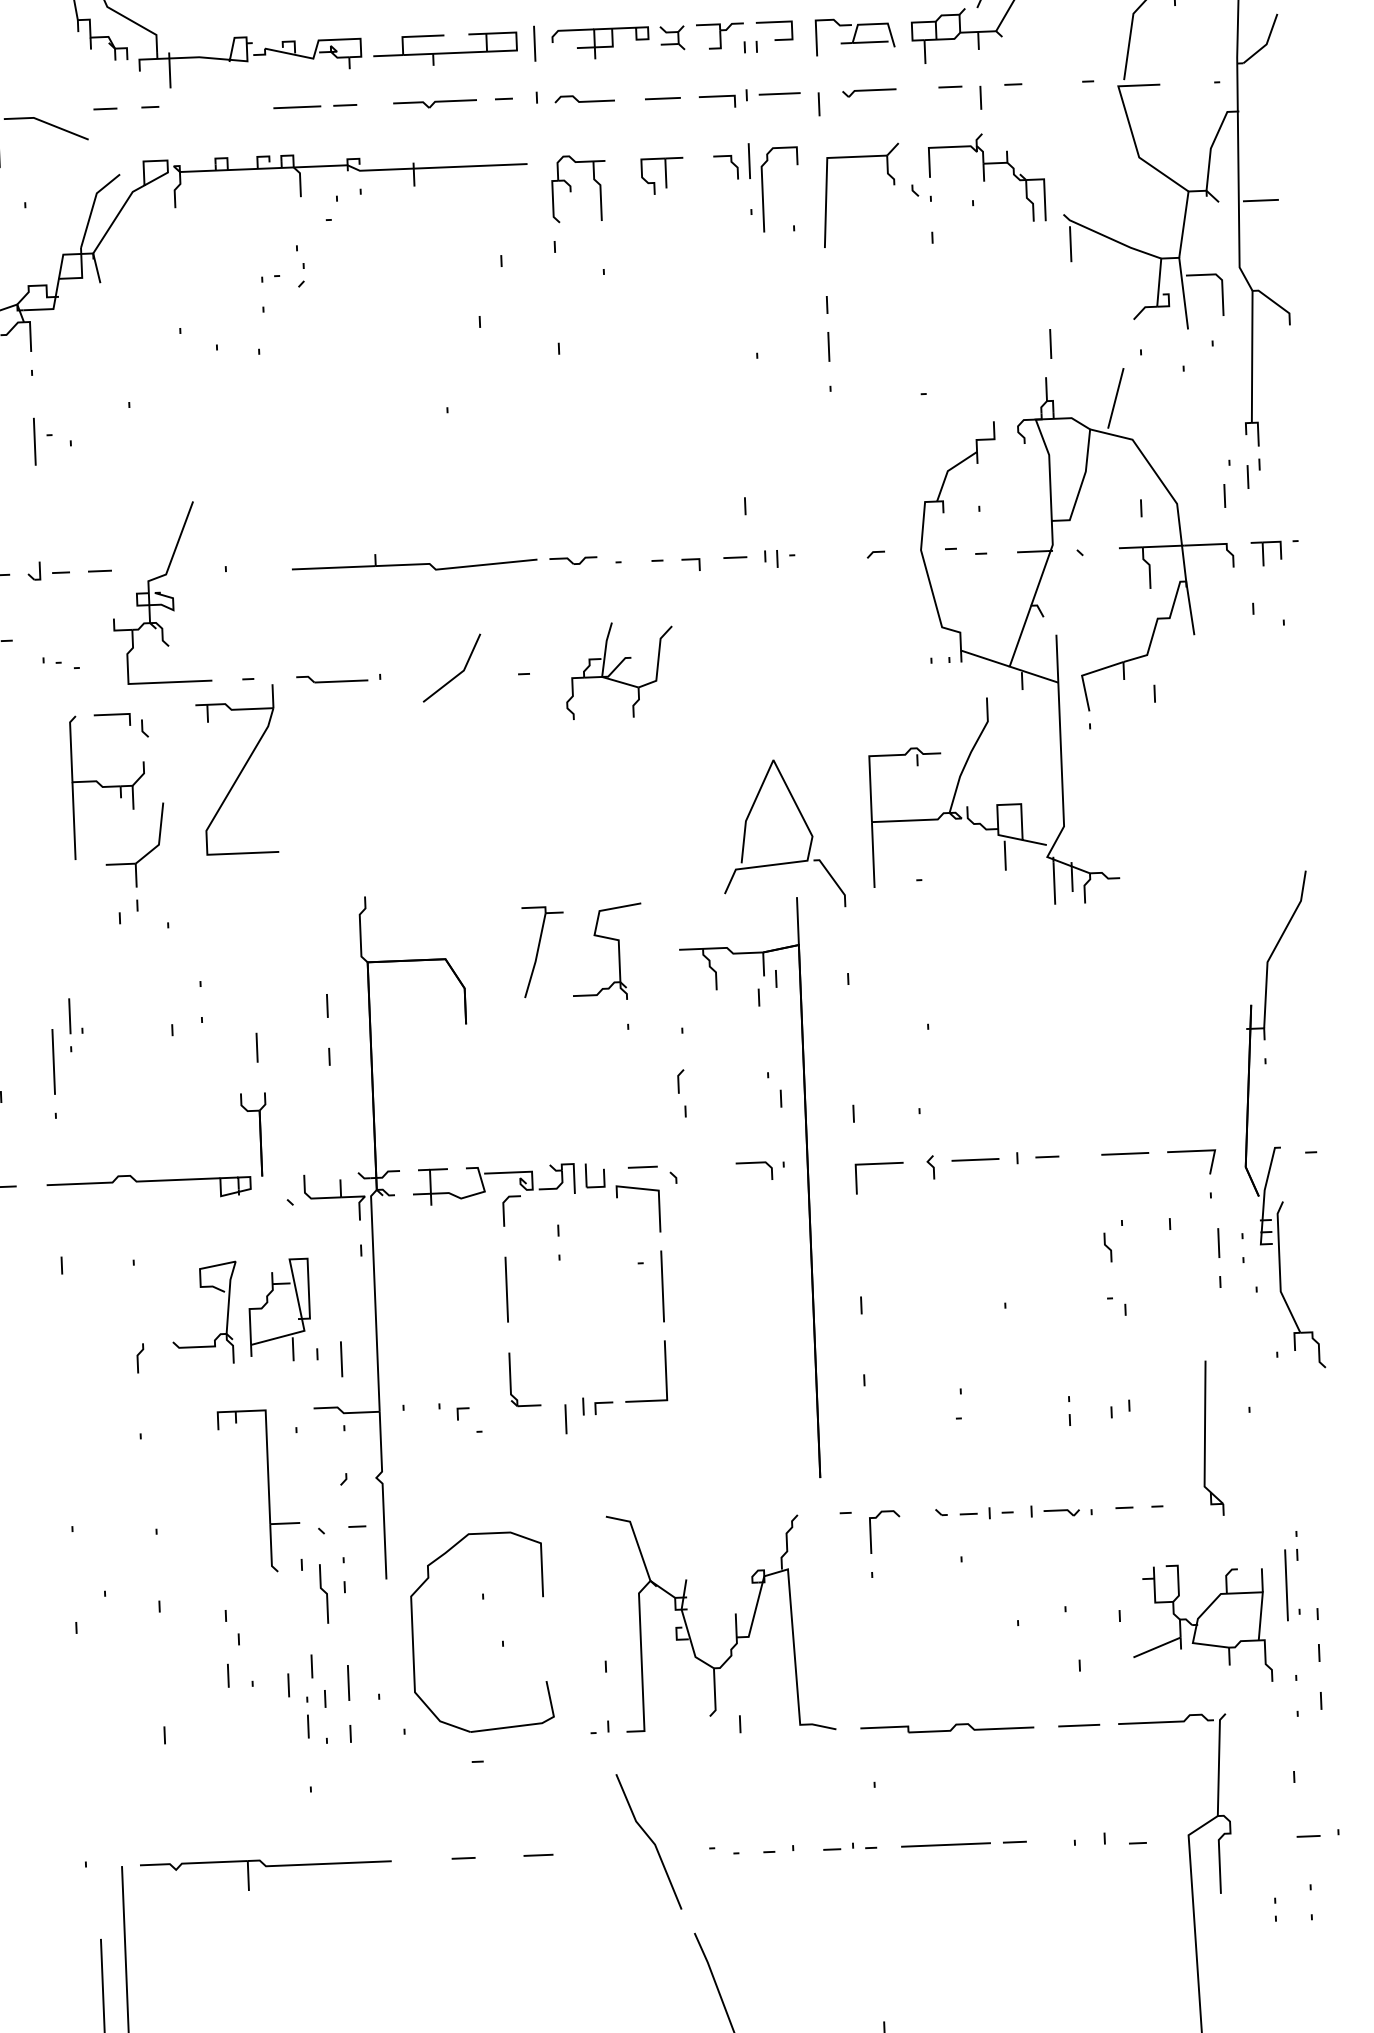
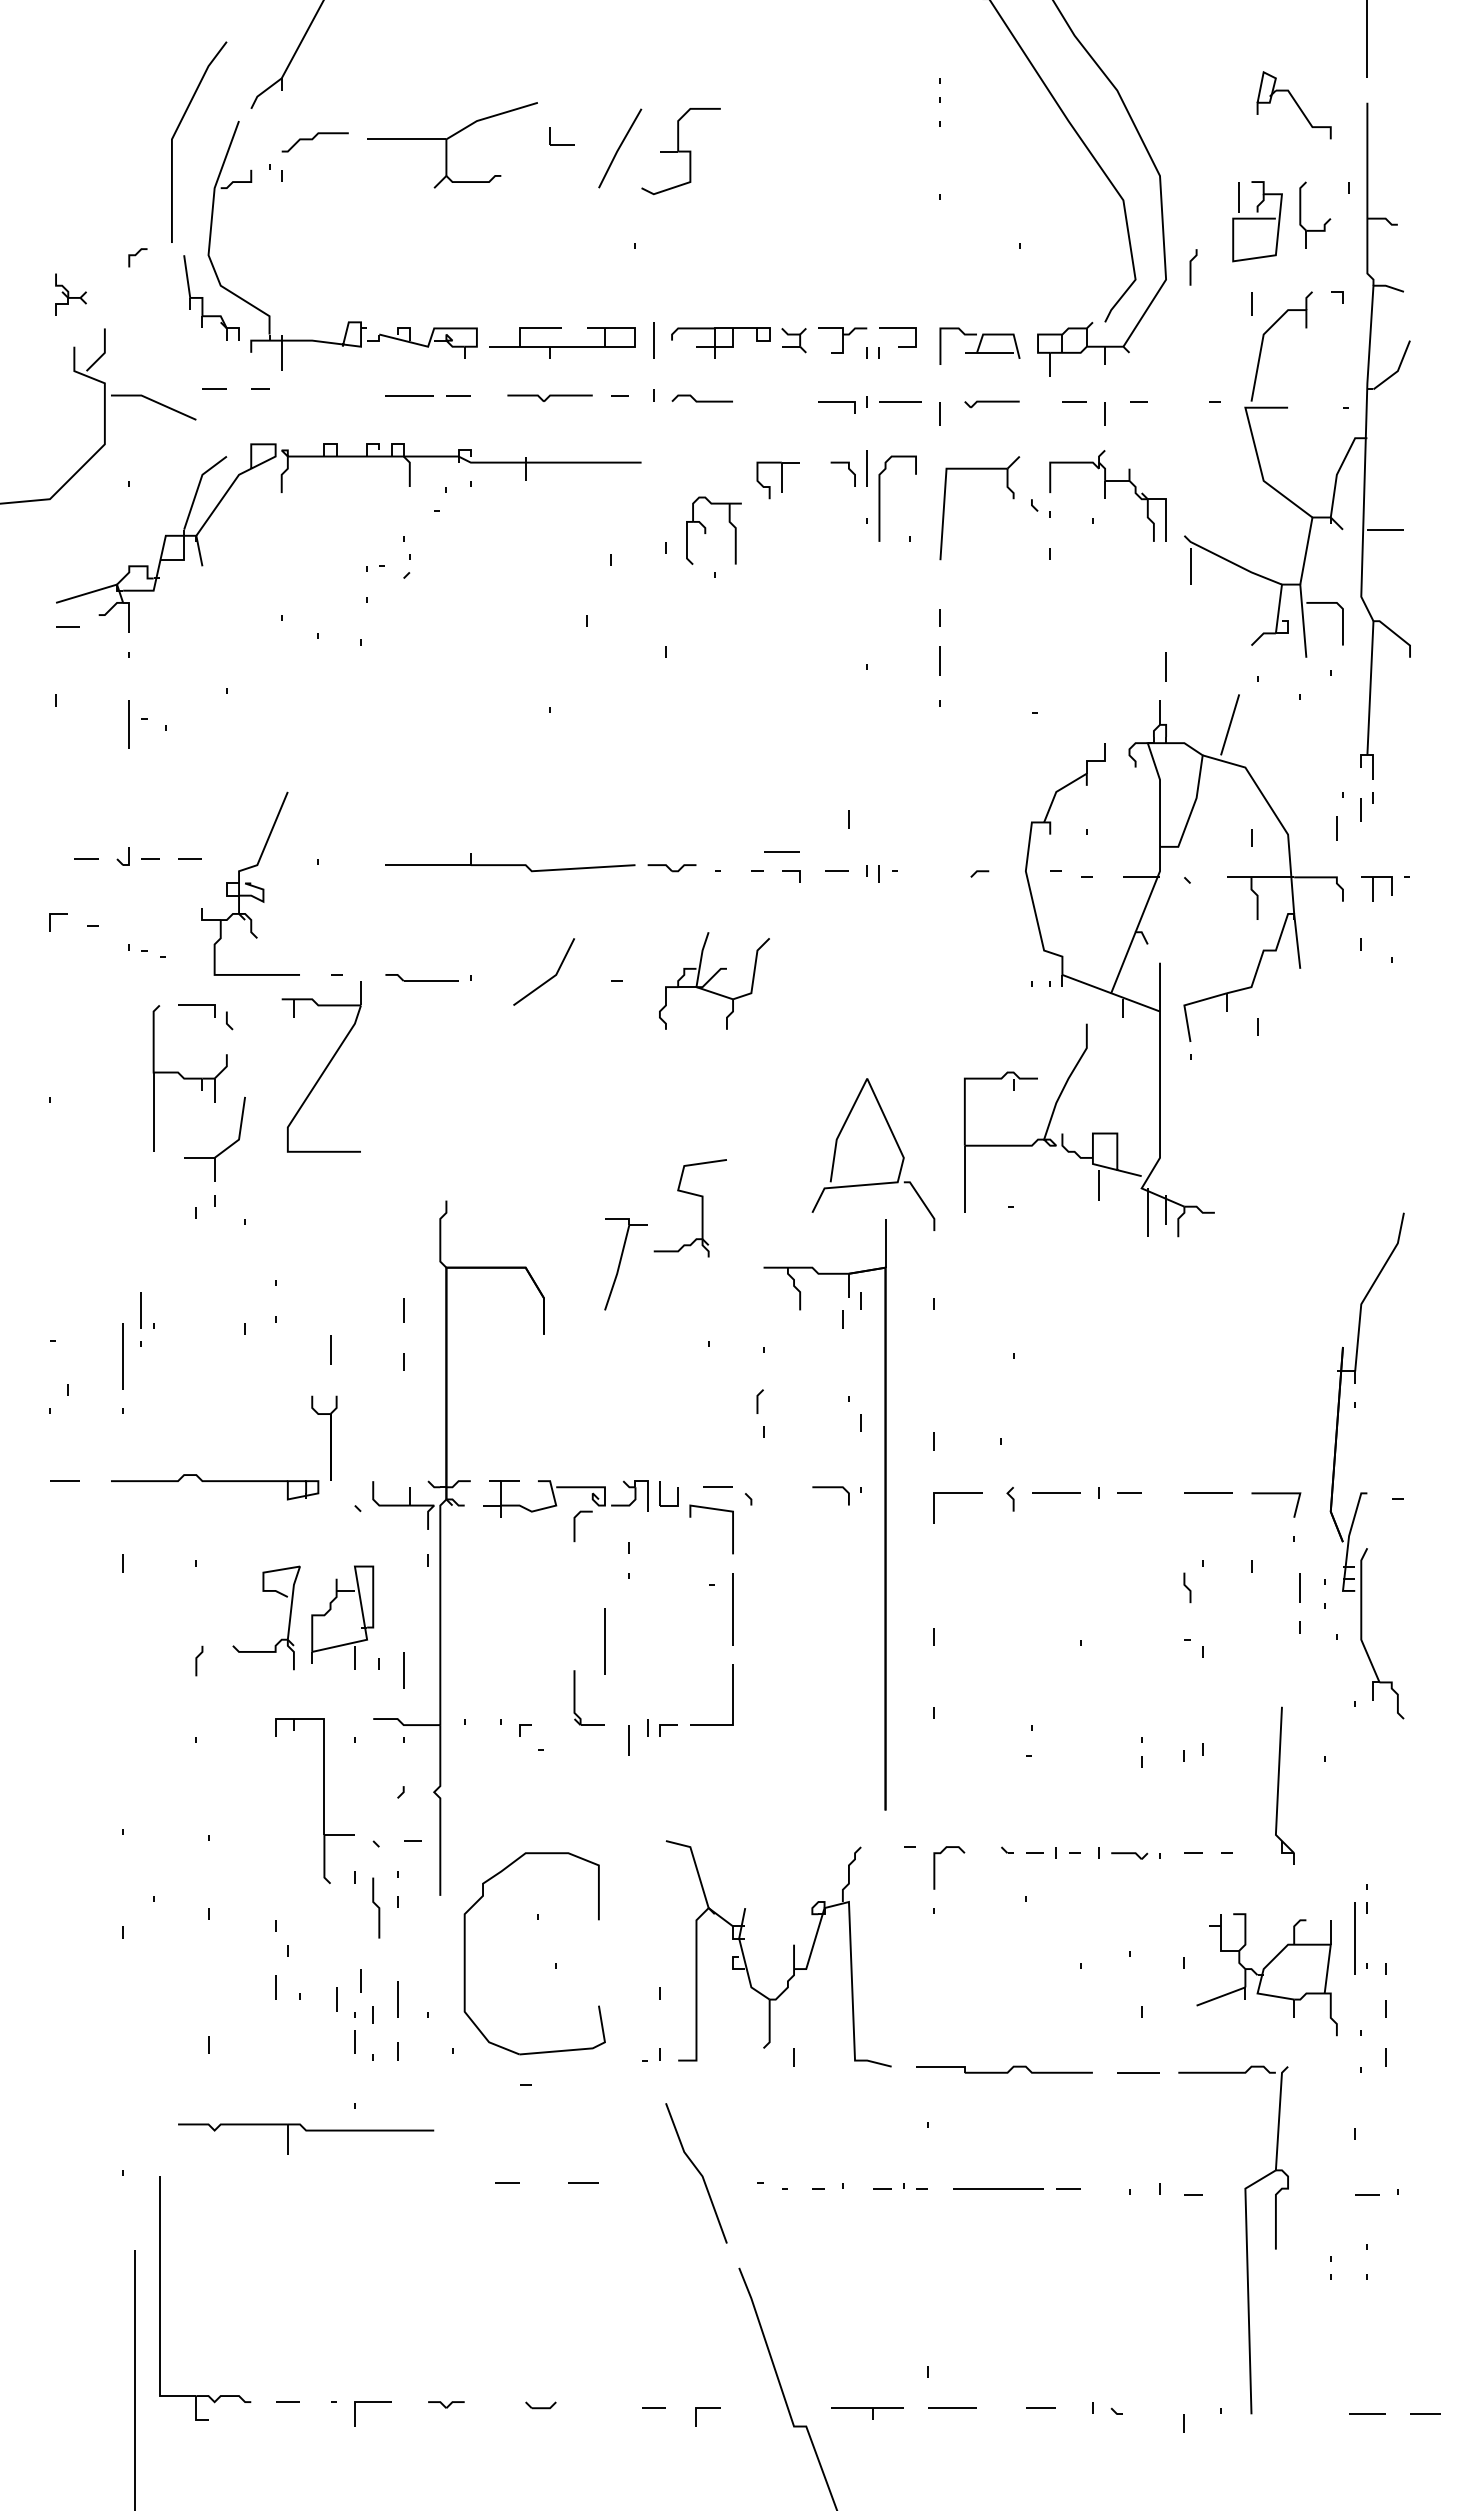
line: (662, 98) -> (781, 851), moved
part: (571, 188) -> (706, 530), moved
part: (618, 952) -> (701, 1208), moved
line: (506, 1290) -> (604, 1641), moved
part: (266, 1867) -> (306, 2131), moved

